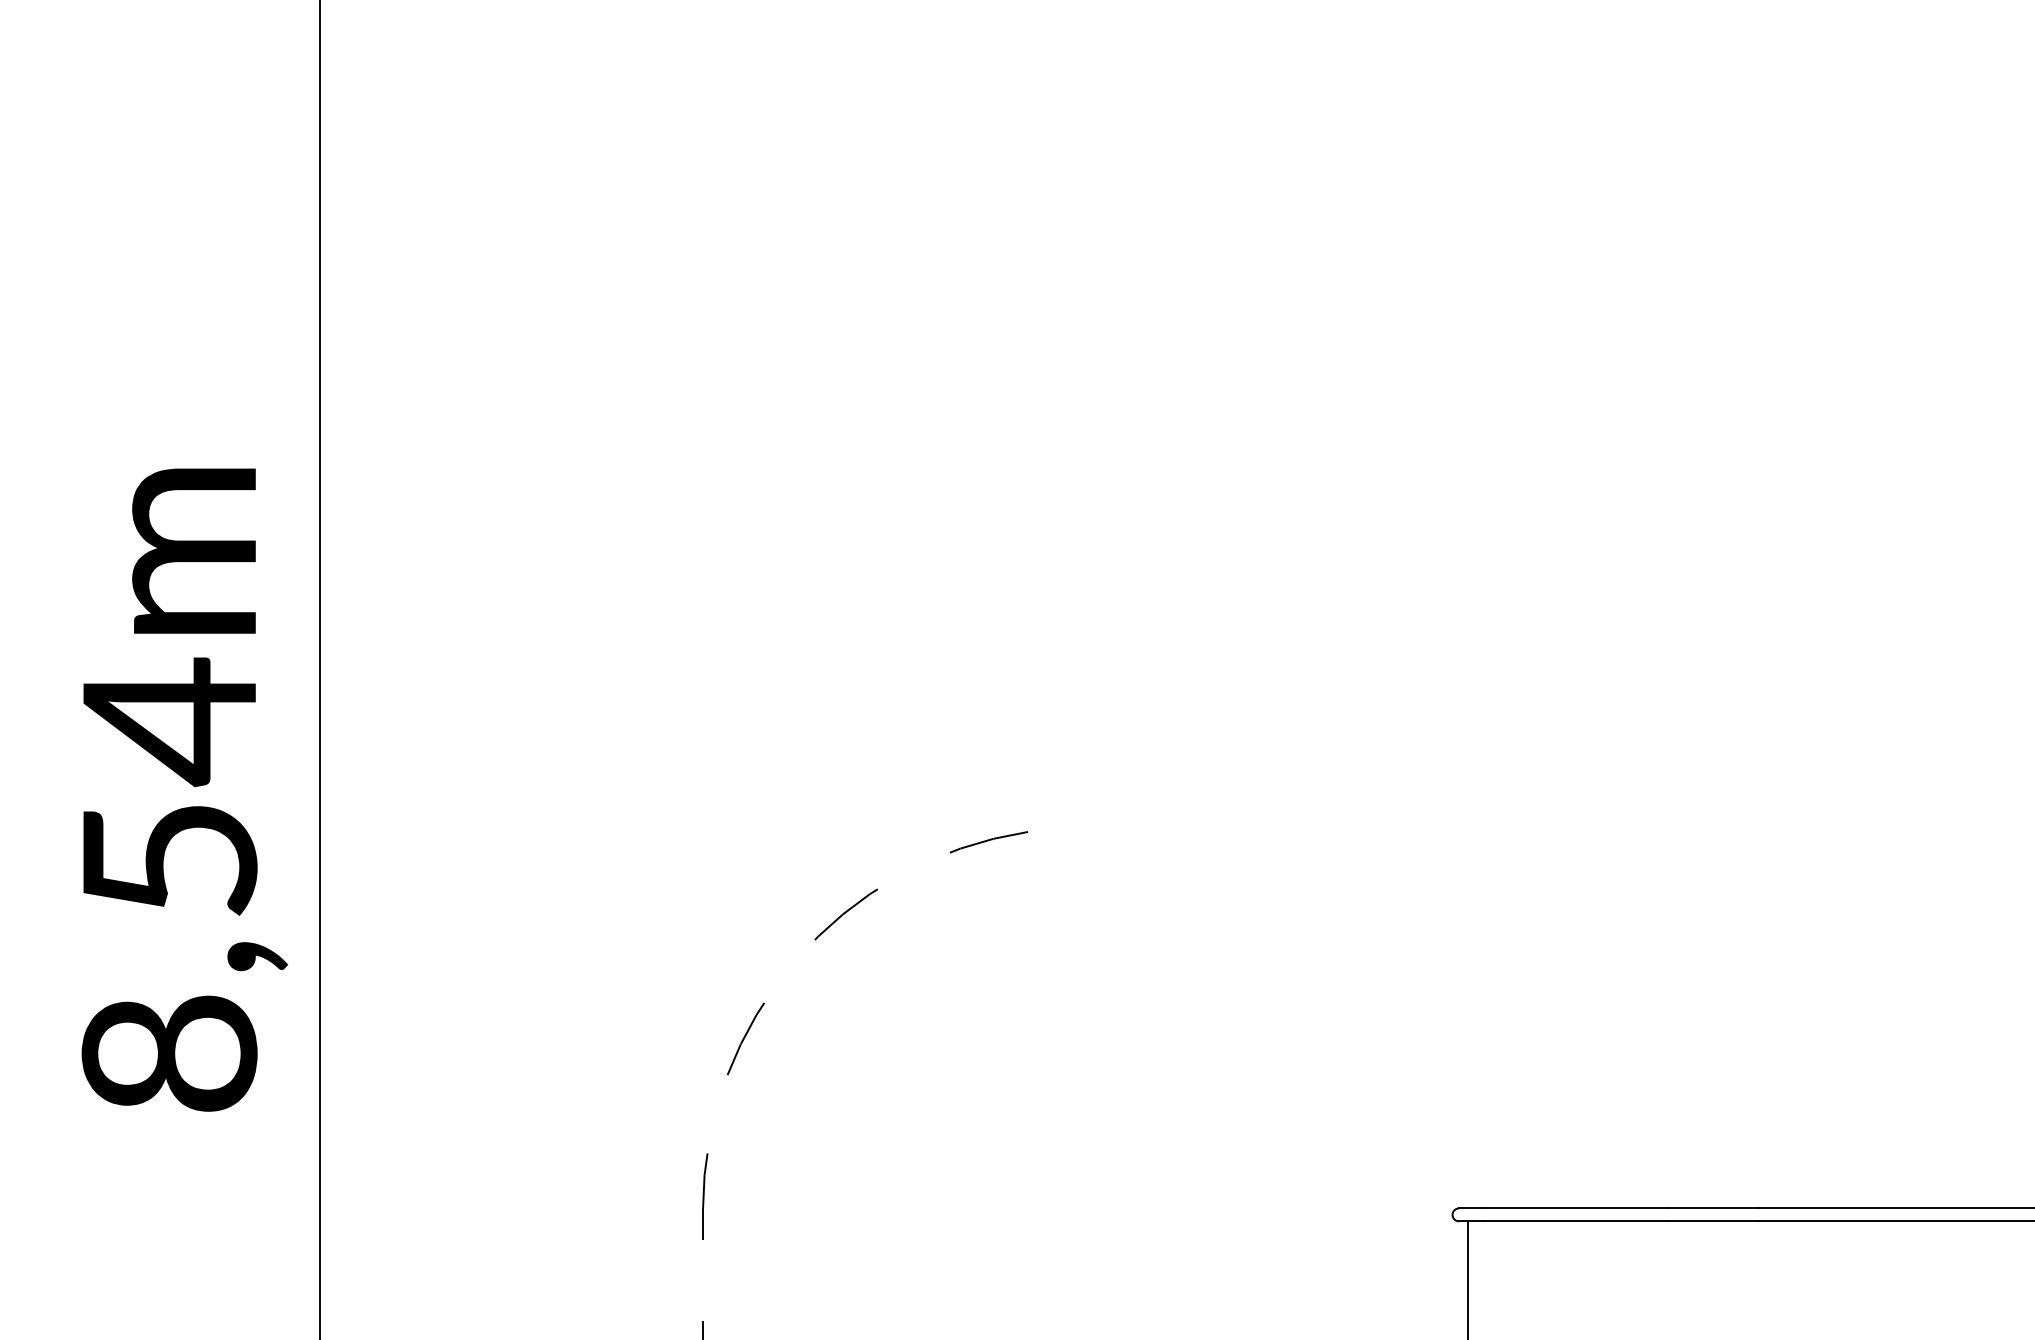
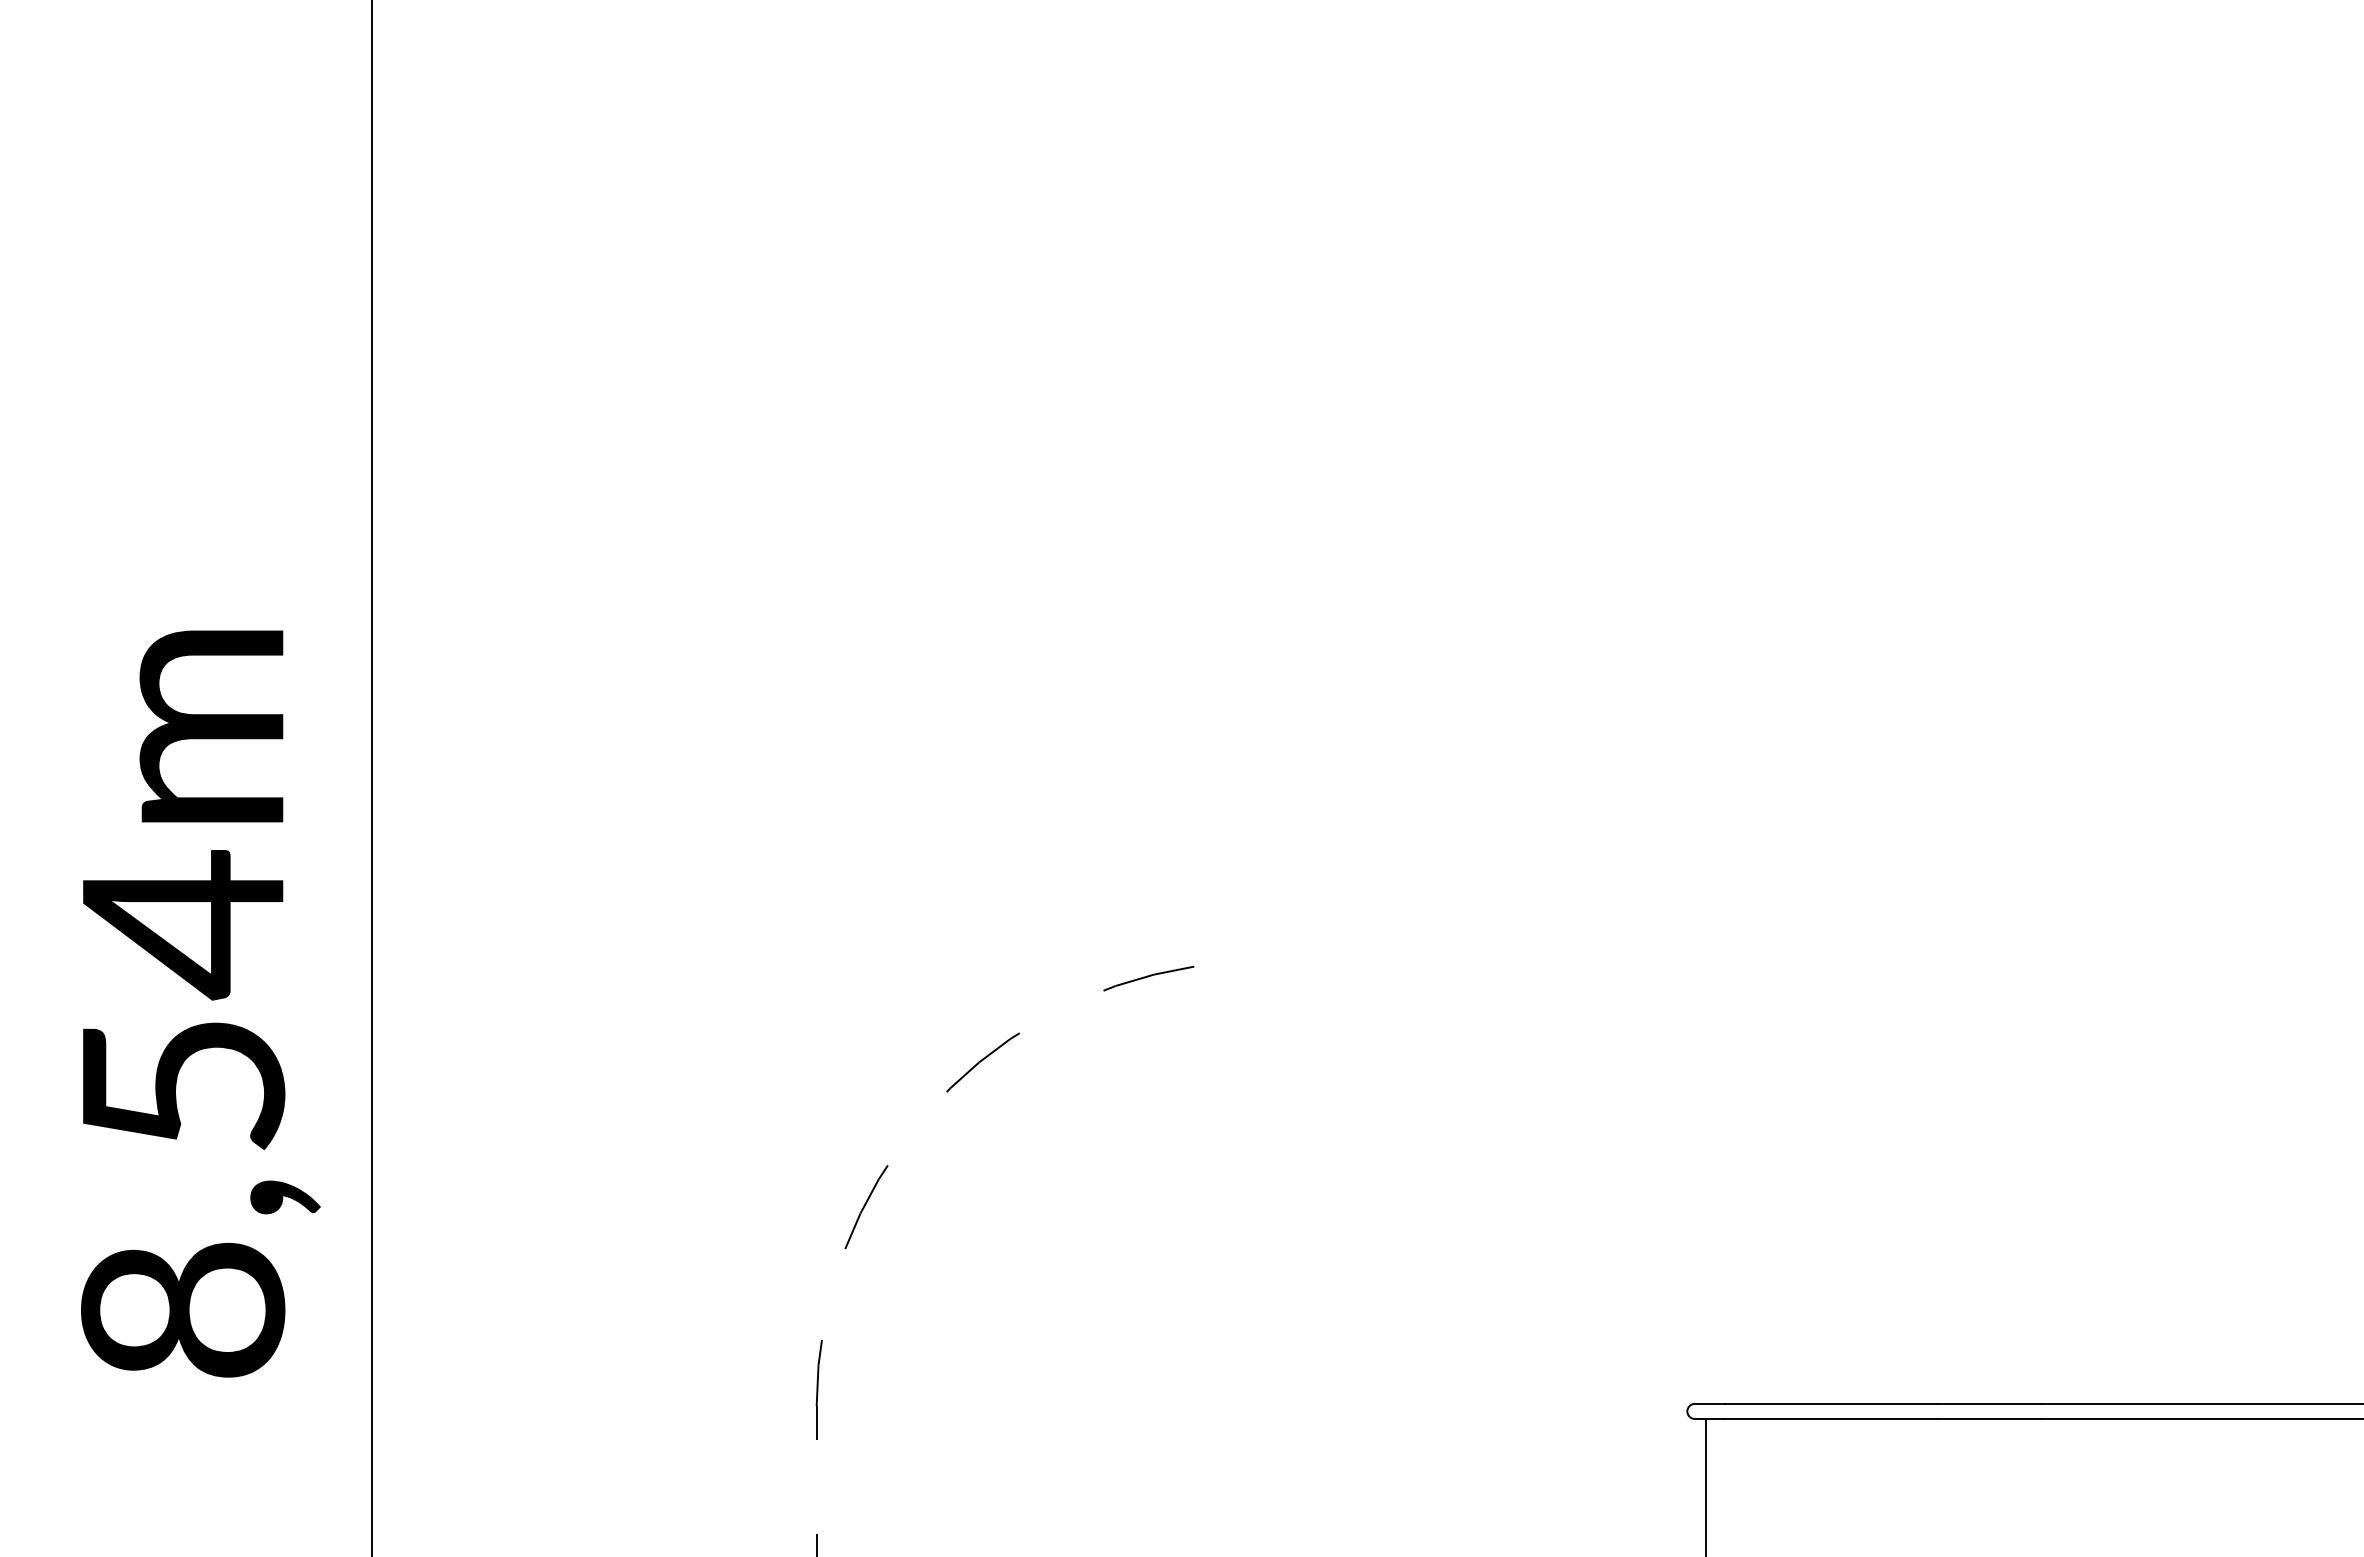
text: (184, 789) -> (200, 1003), moved

